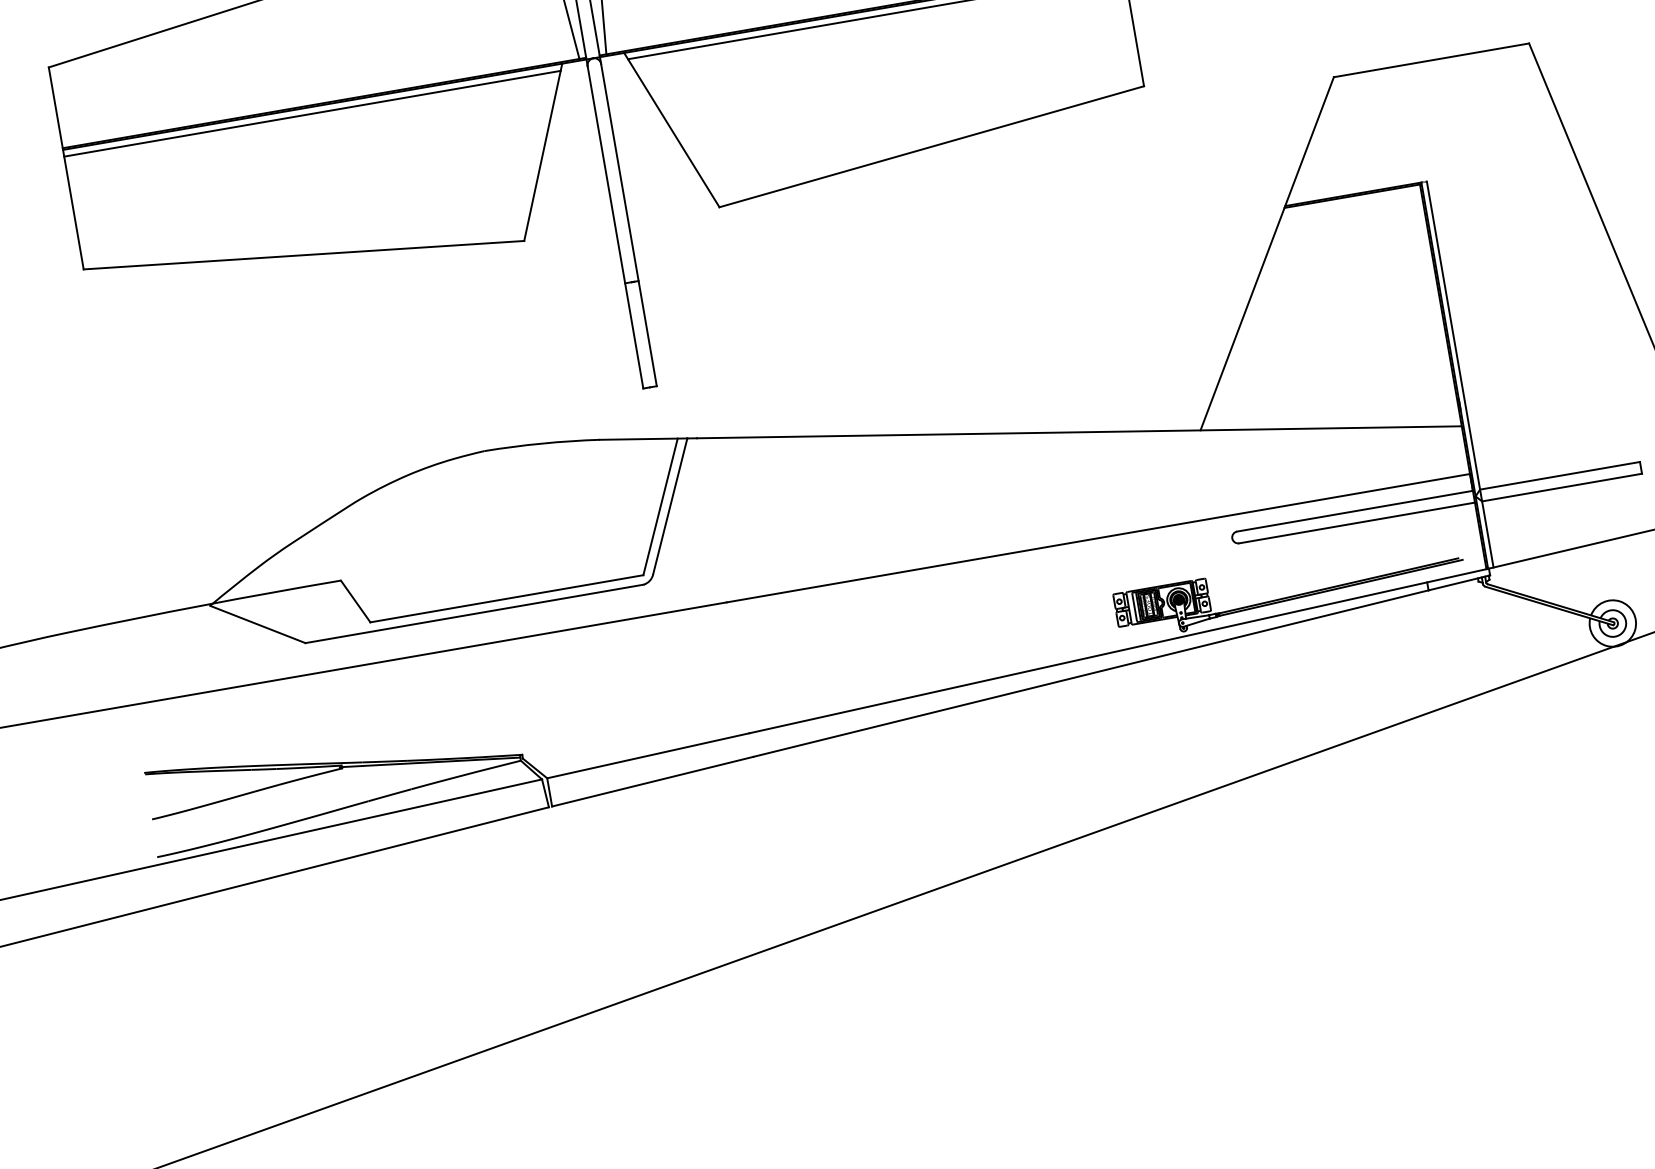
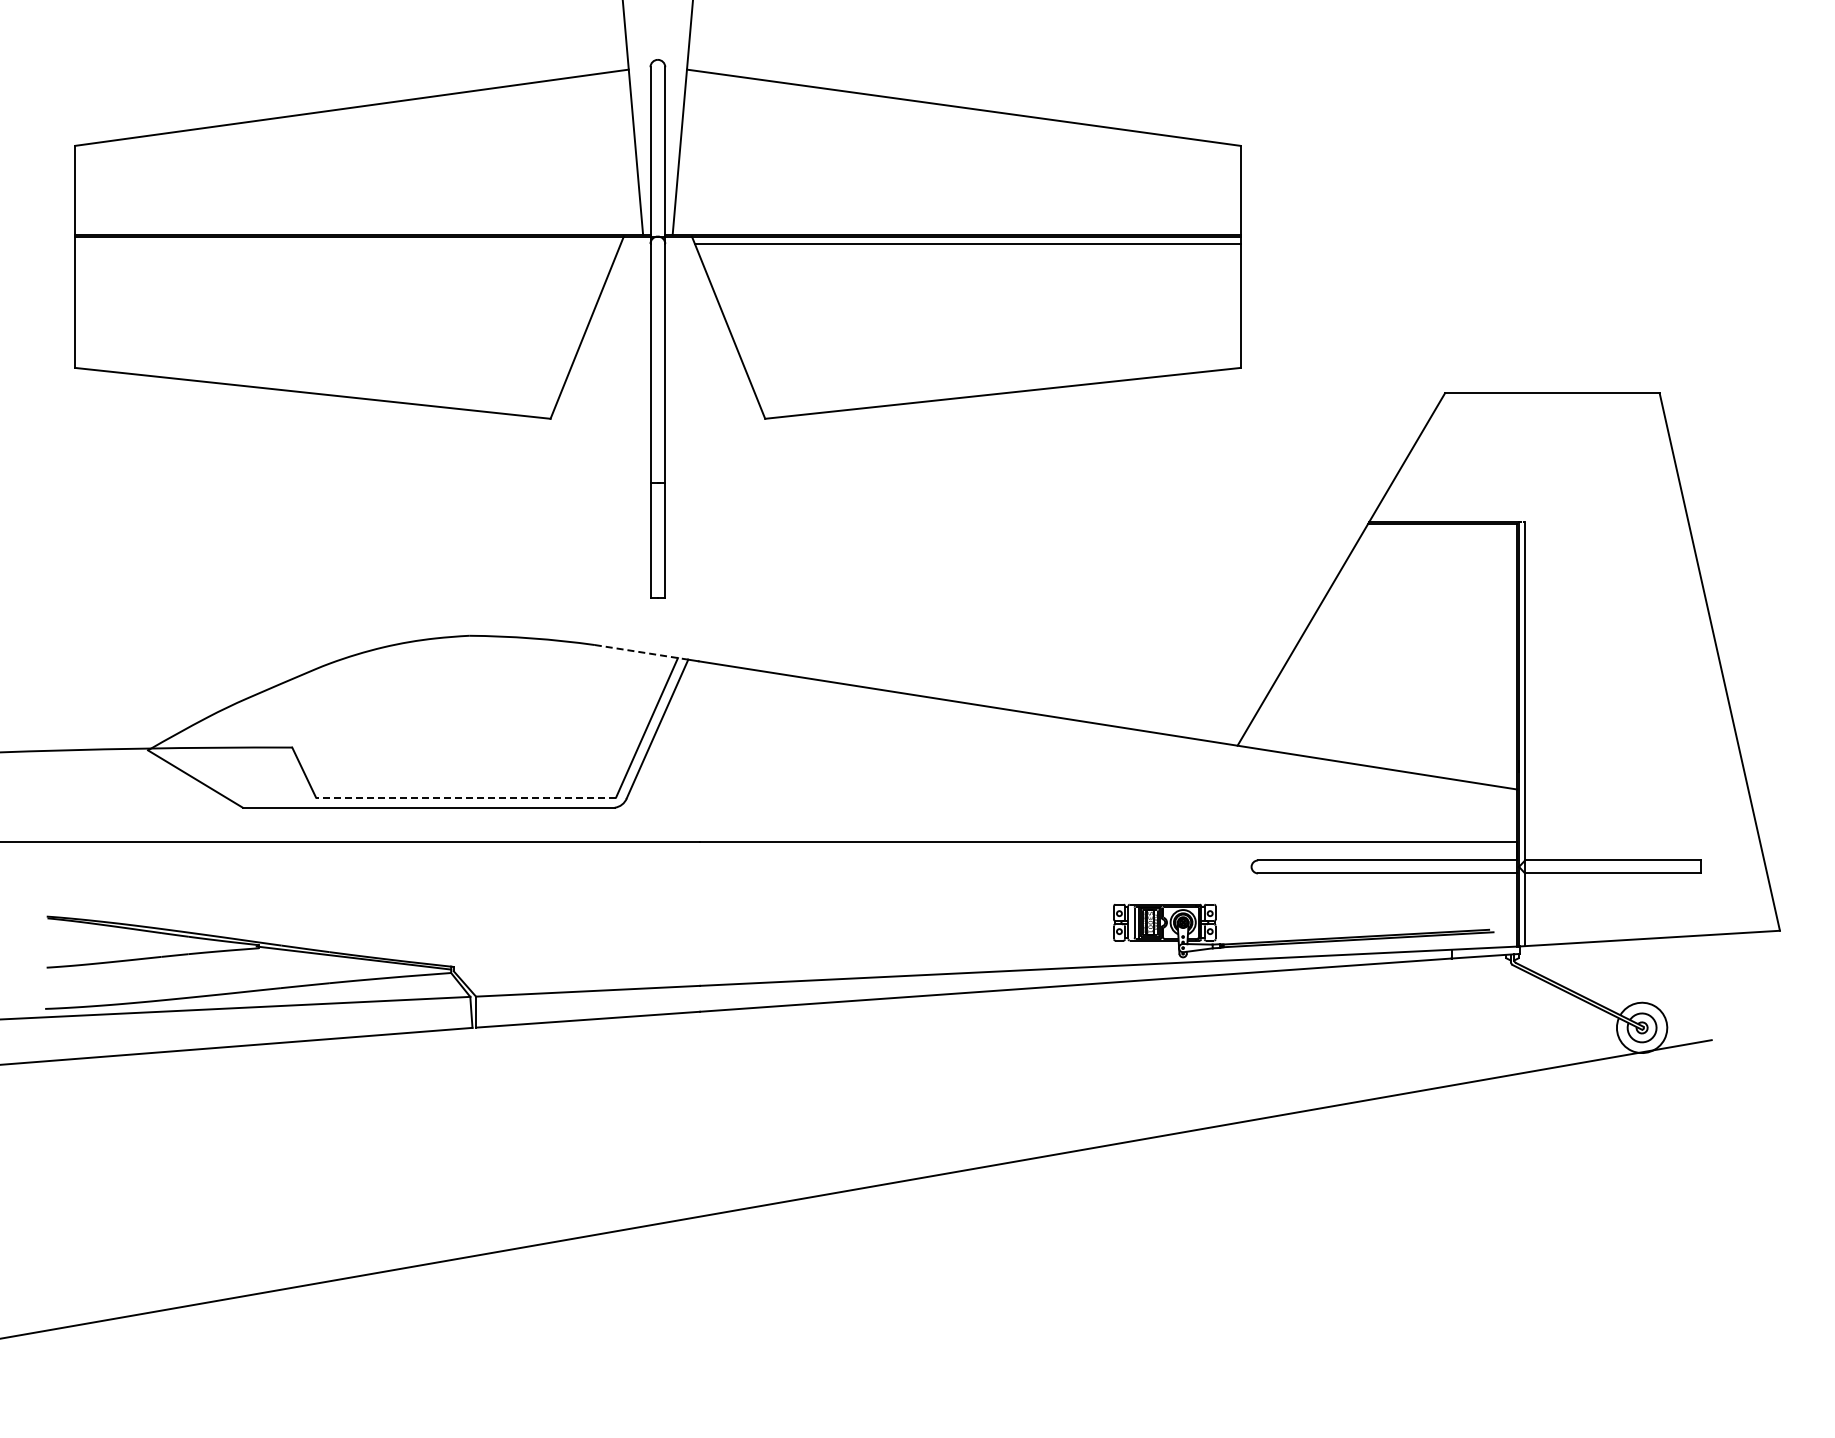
line: (311, 113) -> (347, 243), removed
line: (644, 439) -> (642, 652), solid -> dashed
line: (506, 598) -> (465, 797), solid -> dashed

